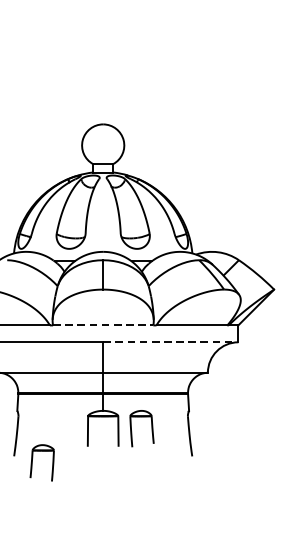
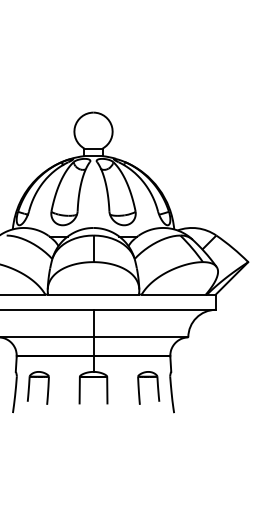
line: (104, 325) -> (94, 294), dashed -> solid
line: (171, 341) -> (155, 309), dashed -> solid
part: (150, 423) -> (156, 383), moved
part: (33, 459) -> (30, 384), moved

